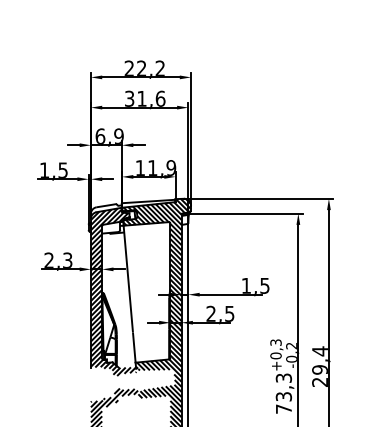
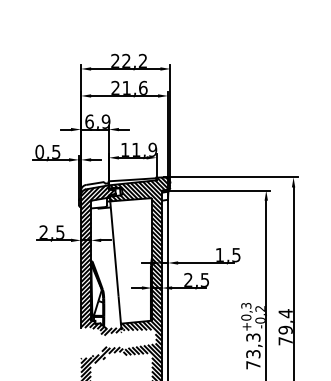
text: (129, 98) -> (115, 87), 31,6 -> 21,6
text: (44, 169) -> (39, 151), 1,5 -> 0,5
text: (67, 259) -> (60, 231), 2,3 -> 2,5
text: (319, 381) -> (285, 340), 29,4 -> 79,4

